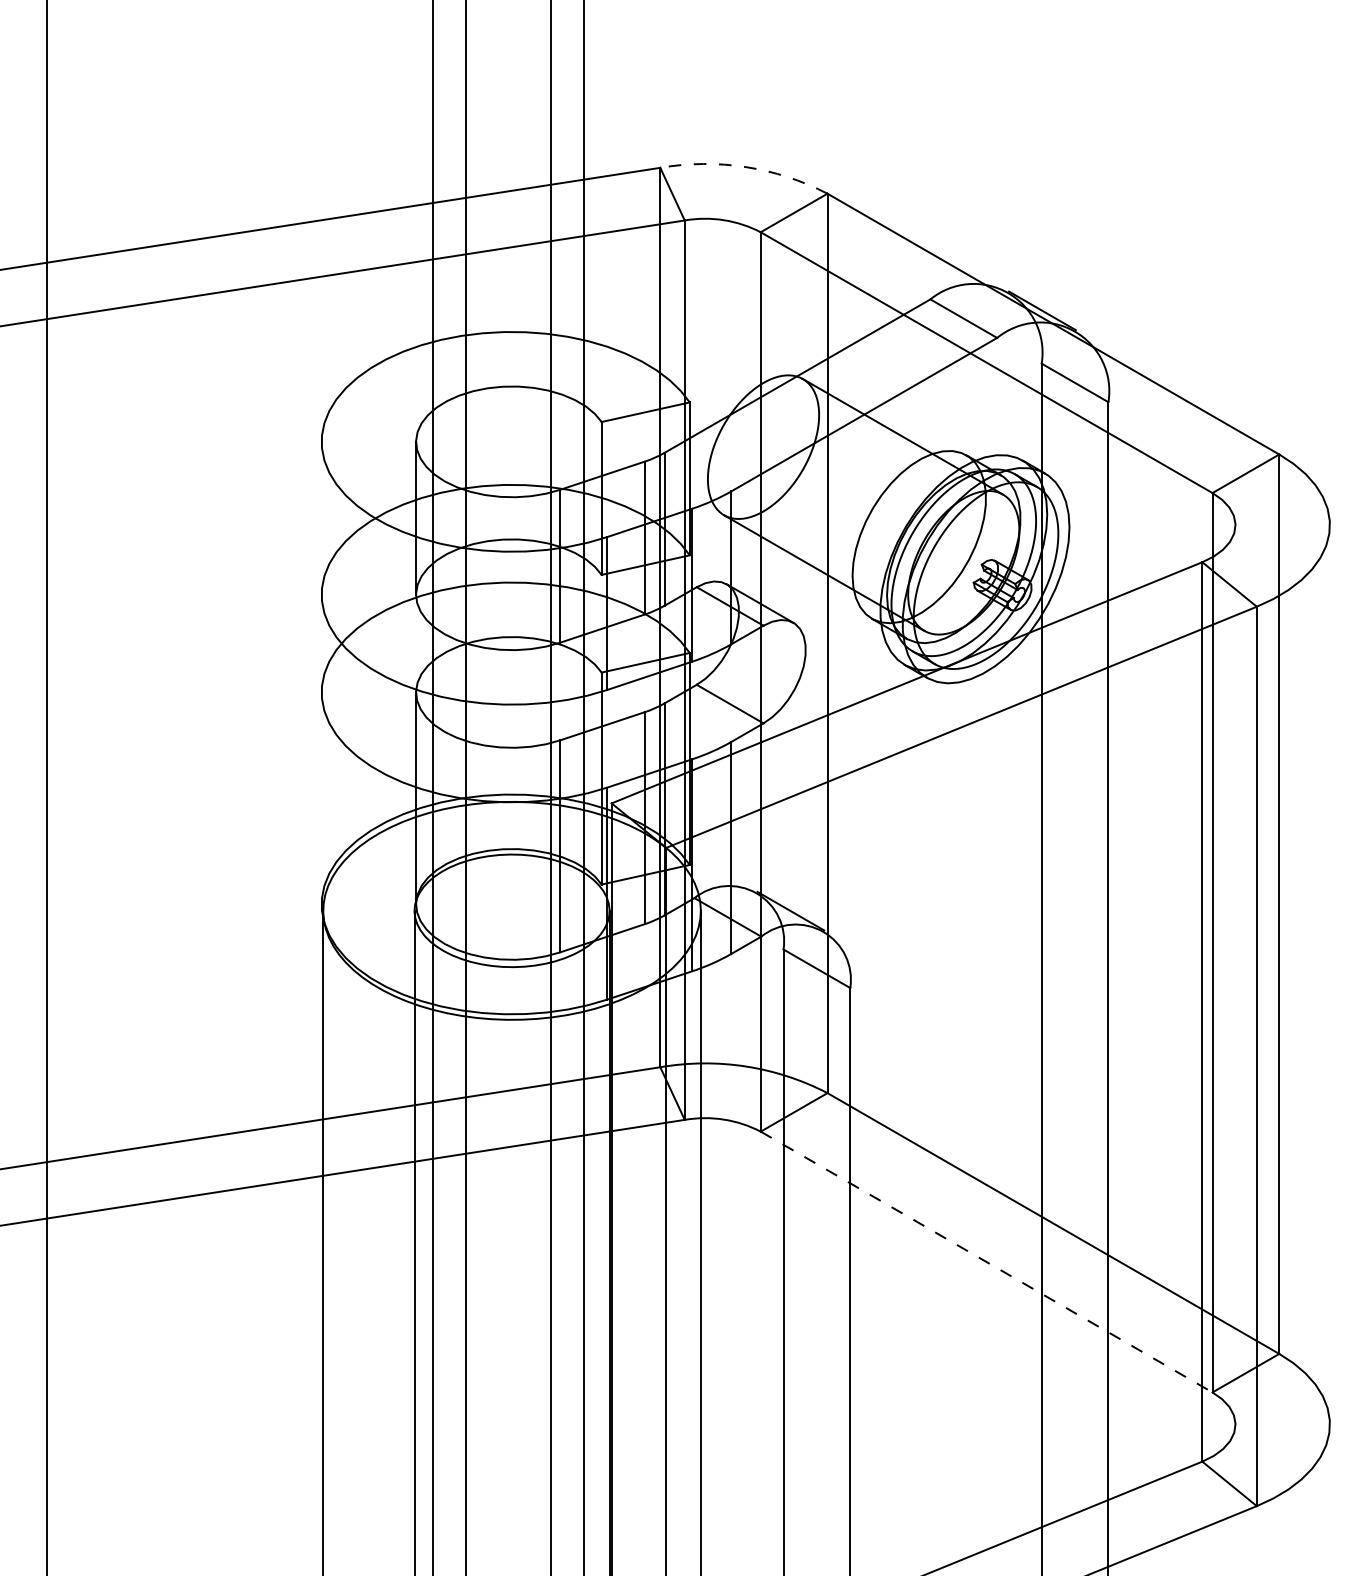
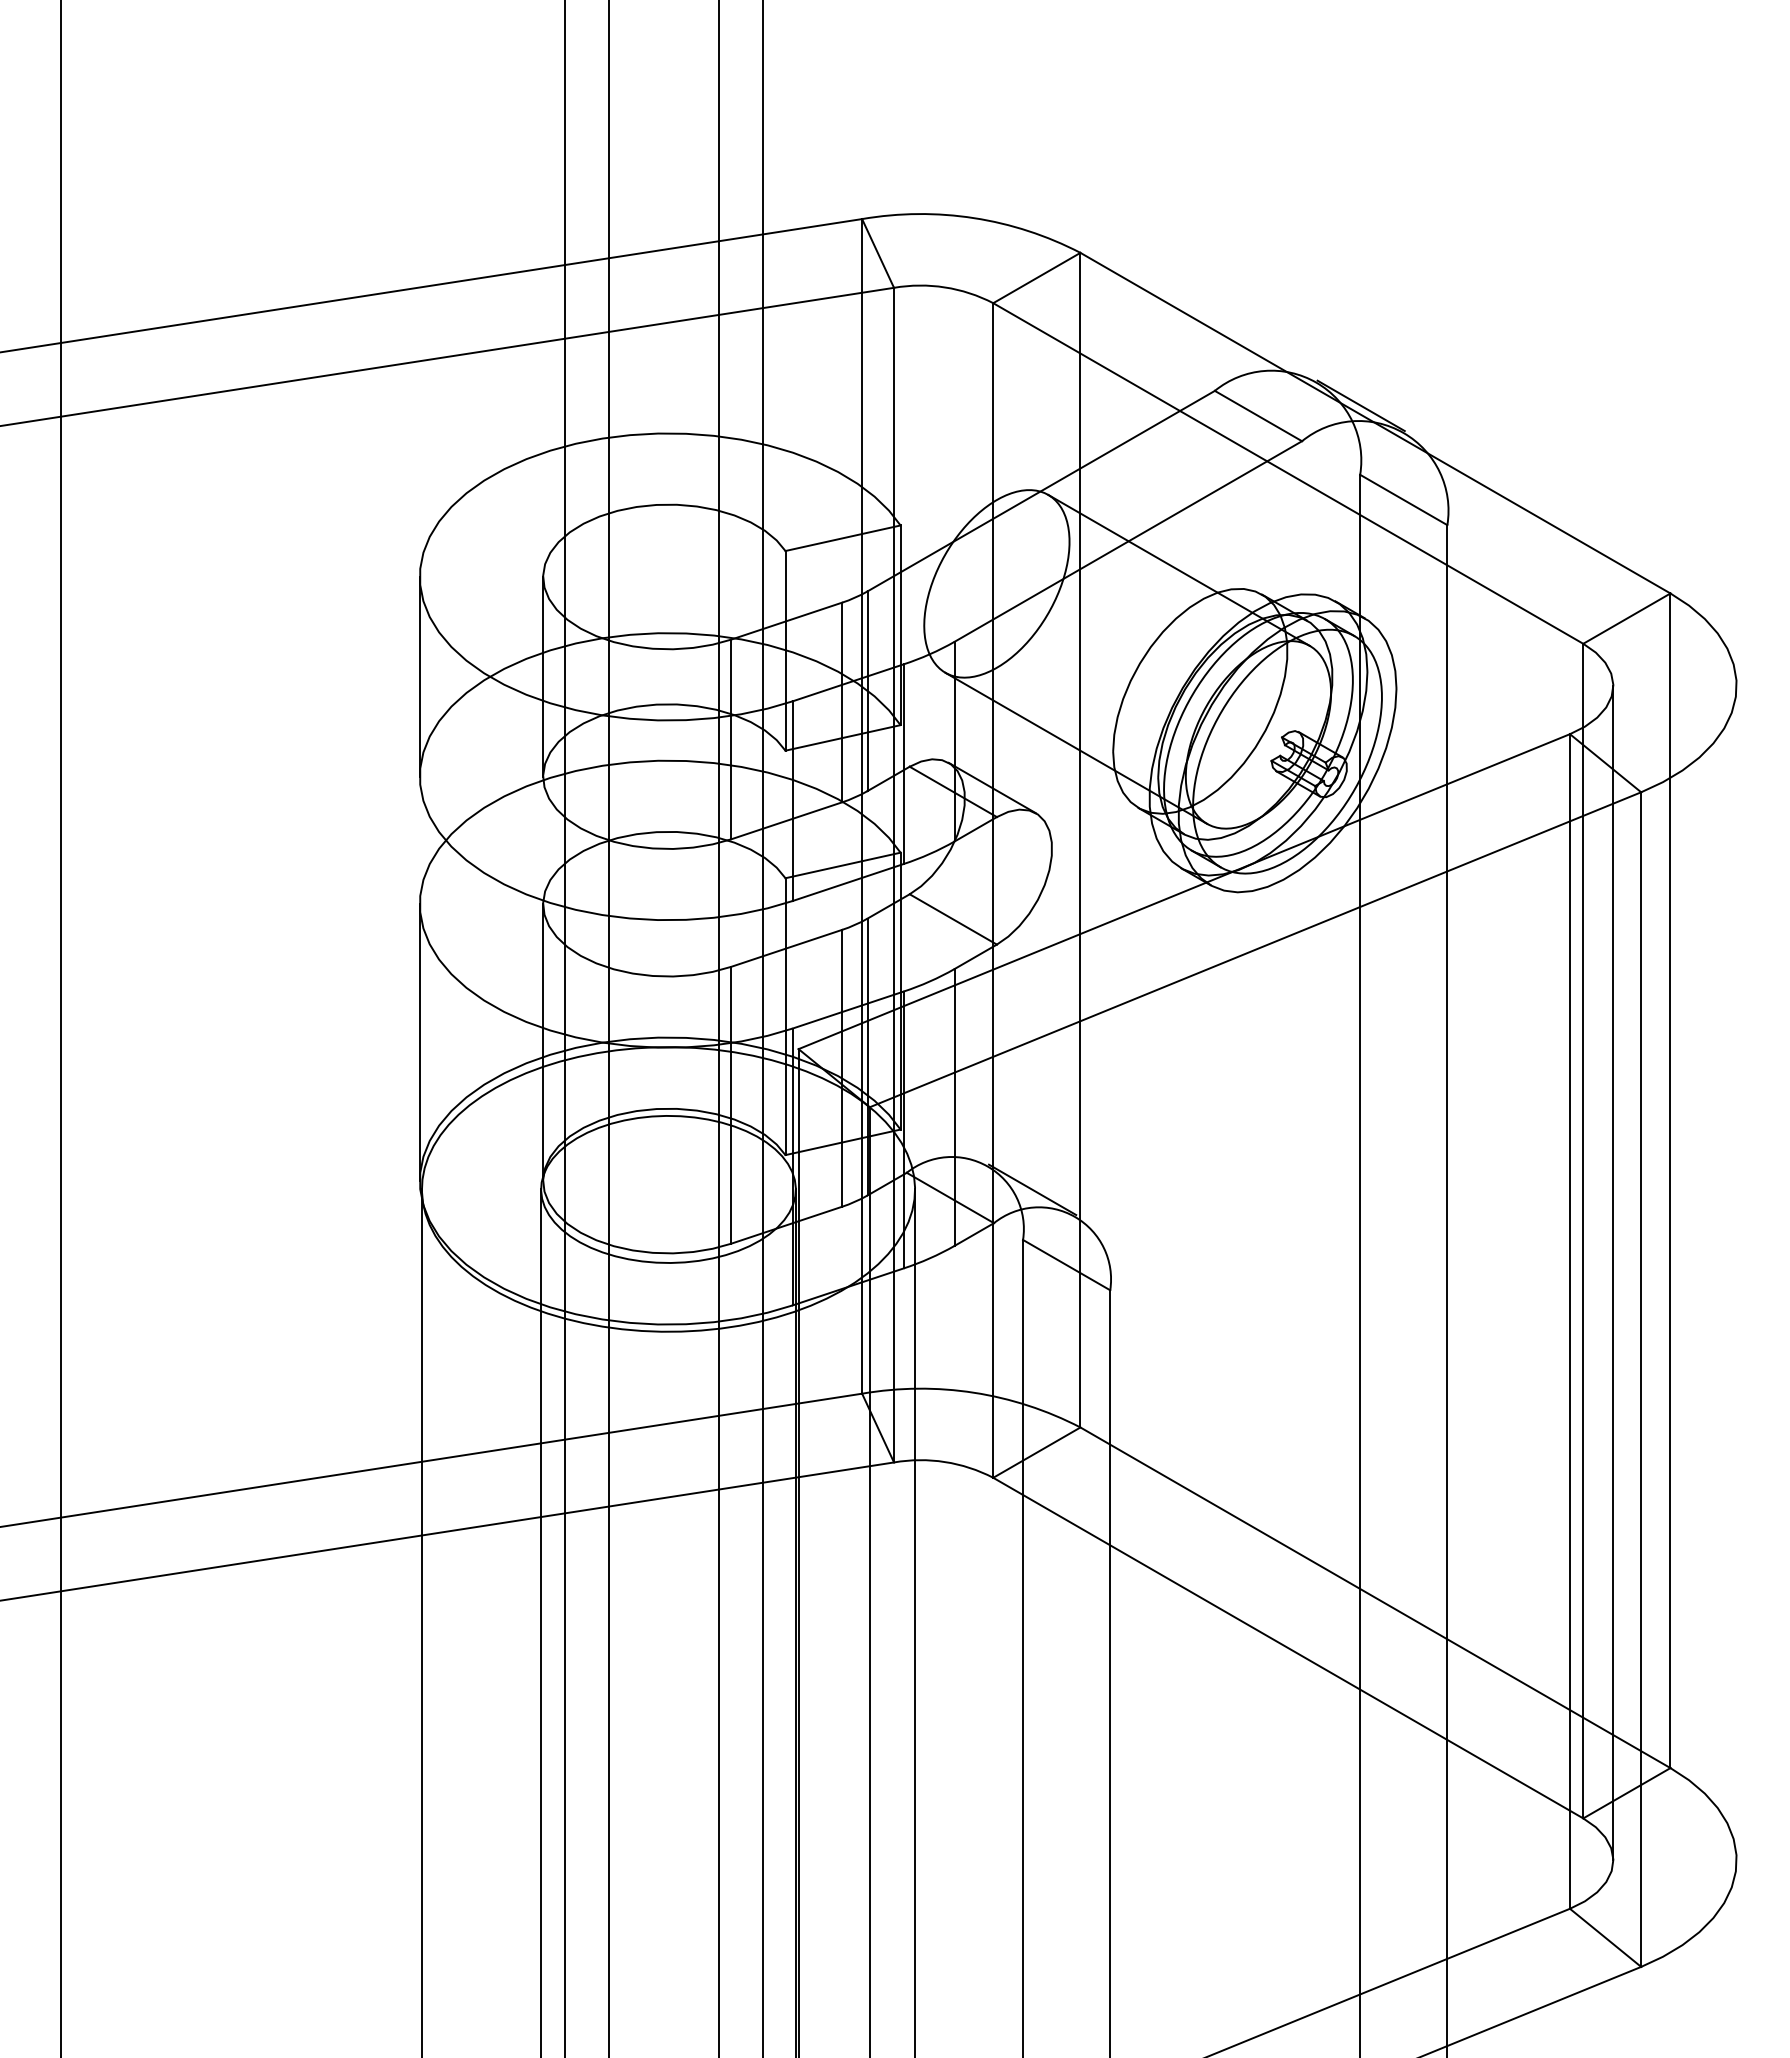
arc: (746, 167) -> (974, 218), dashed -> solid
line: (321, 517) -> (419, 675), added
line: (321, 798) -> (419, 1042), added
line: (1235, 974) -> (1613, 1272), added
line: (986, 1262) -> (1288, 1648), dashed -> solid

